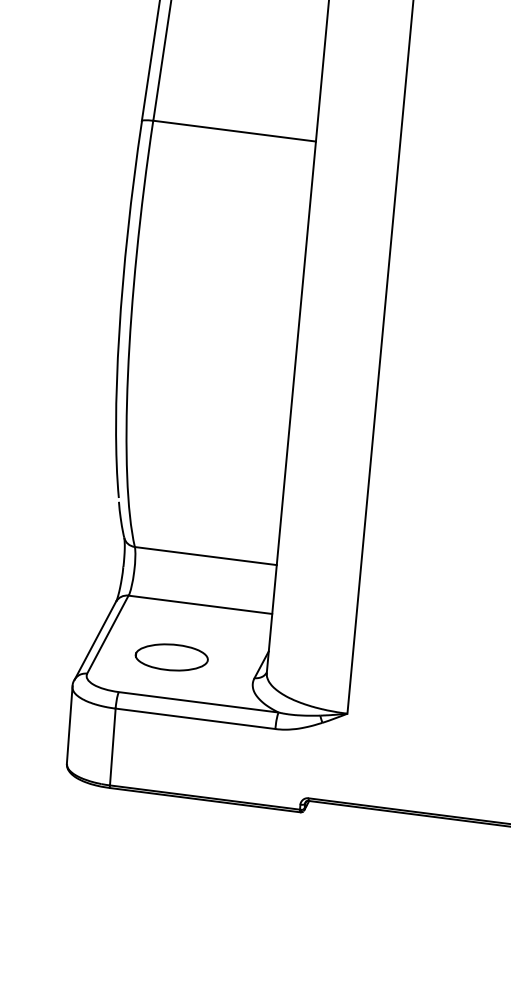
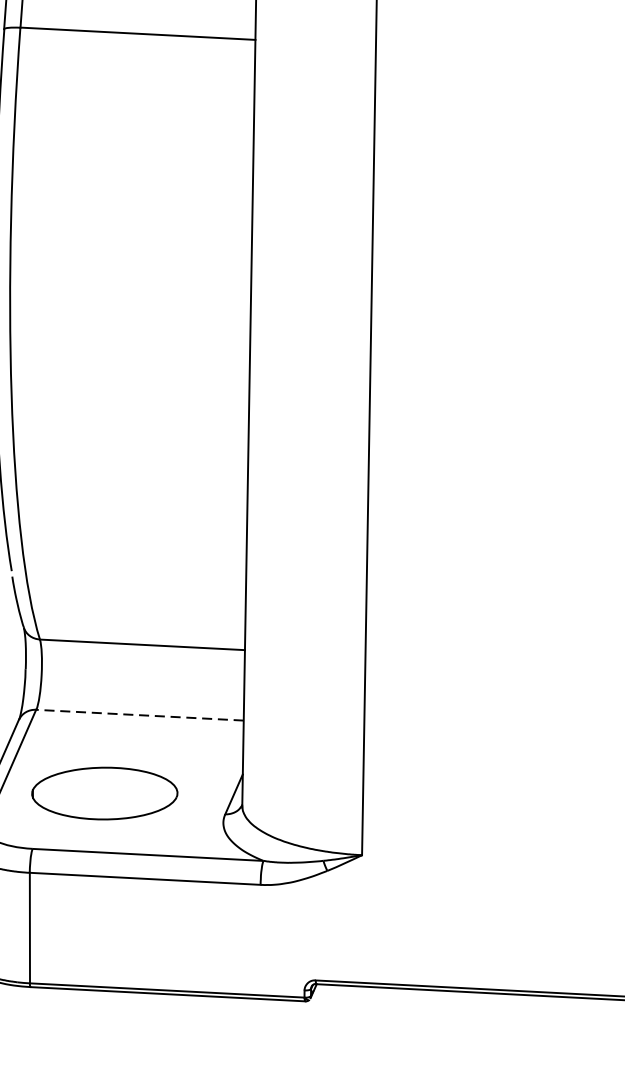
line: (199, 604) -> (138, 714), solid -> dashed
part: (171, 657) -> (104, 793), size x1.4

